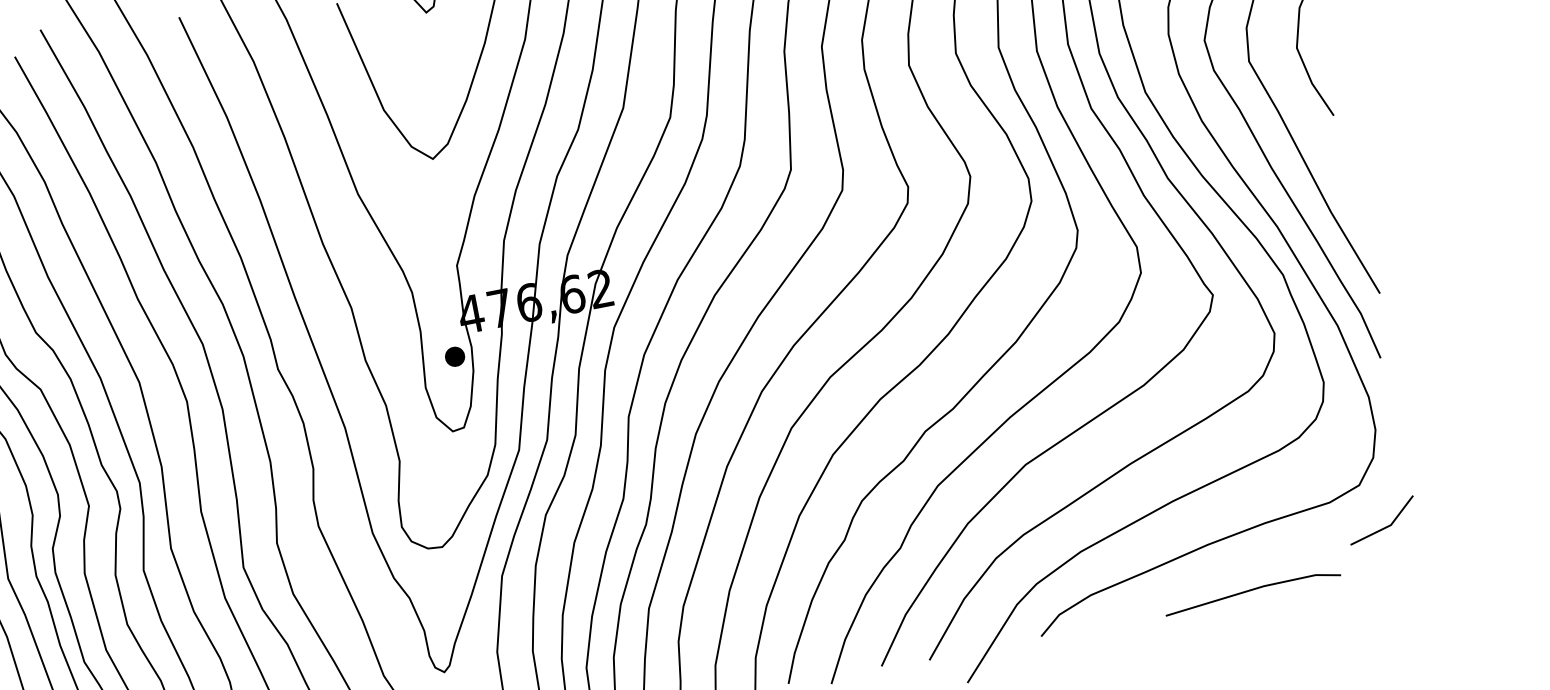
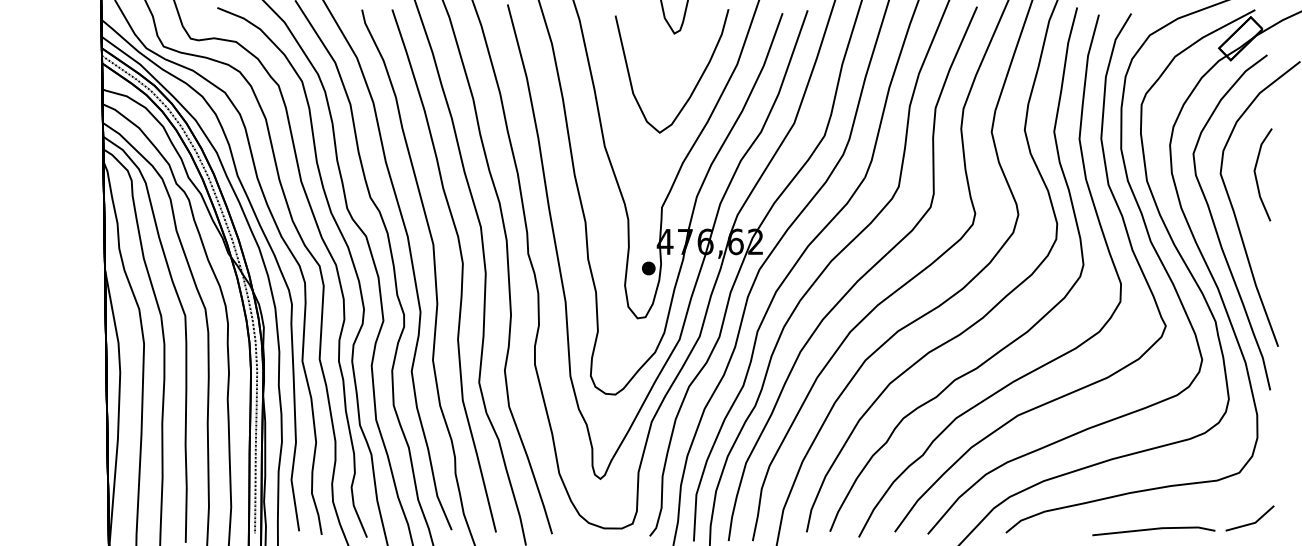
line: (1385, 525) -> (1251, 522), moved

